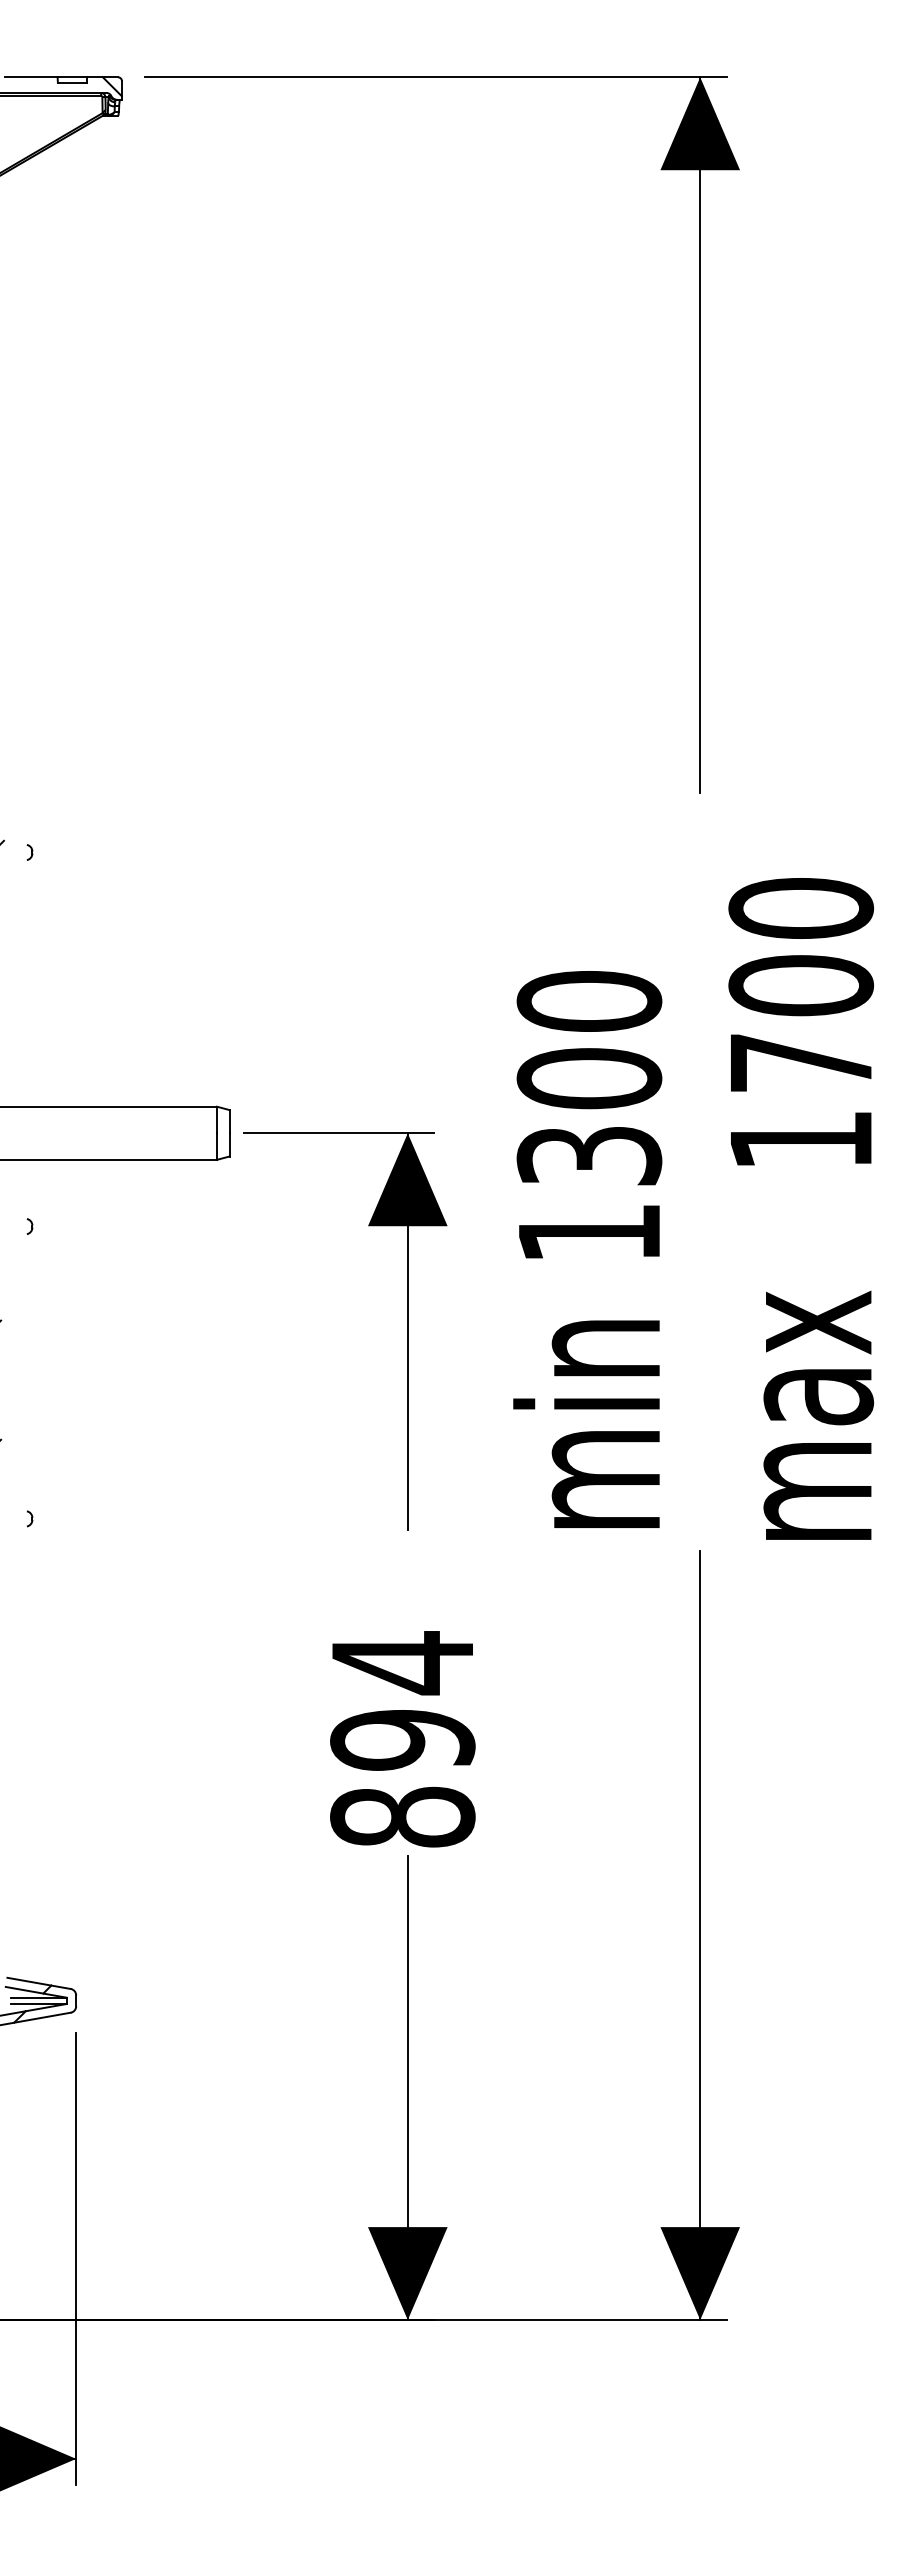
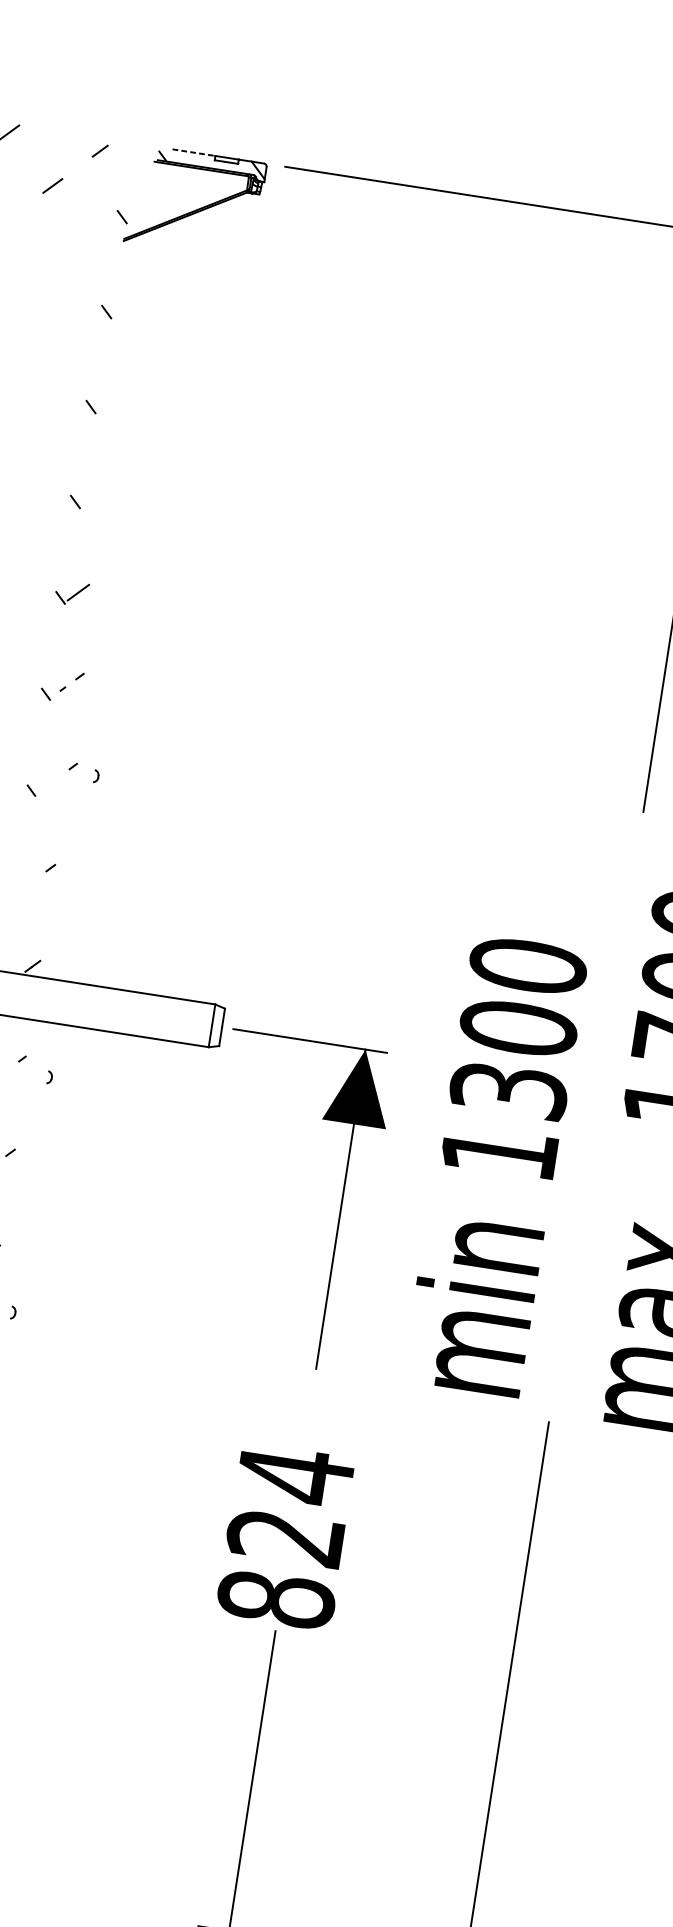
line: (31, 77) -> (194, 152), solid -> dashed
text: (402, 1740) -> (285, 1537), 894 -> 824

